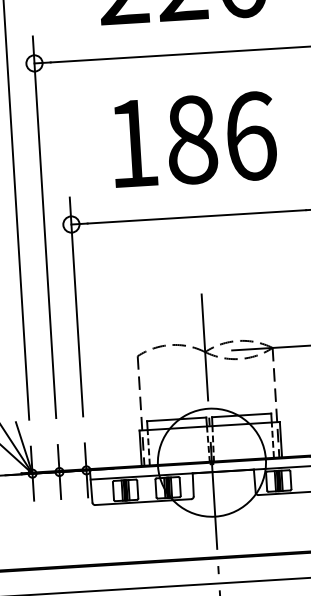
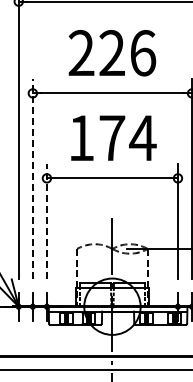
text: (220, 136) -> (127, 137), 186 -> 174
line: (43, 226) -> (32, 178), solid -> dashed
line: (75, 305) -> (46, 220), solid -> dashed

